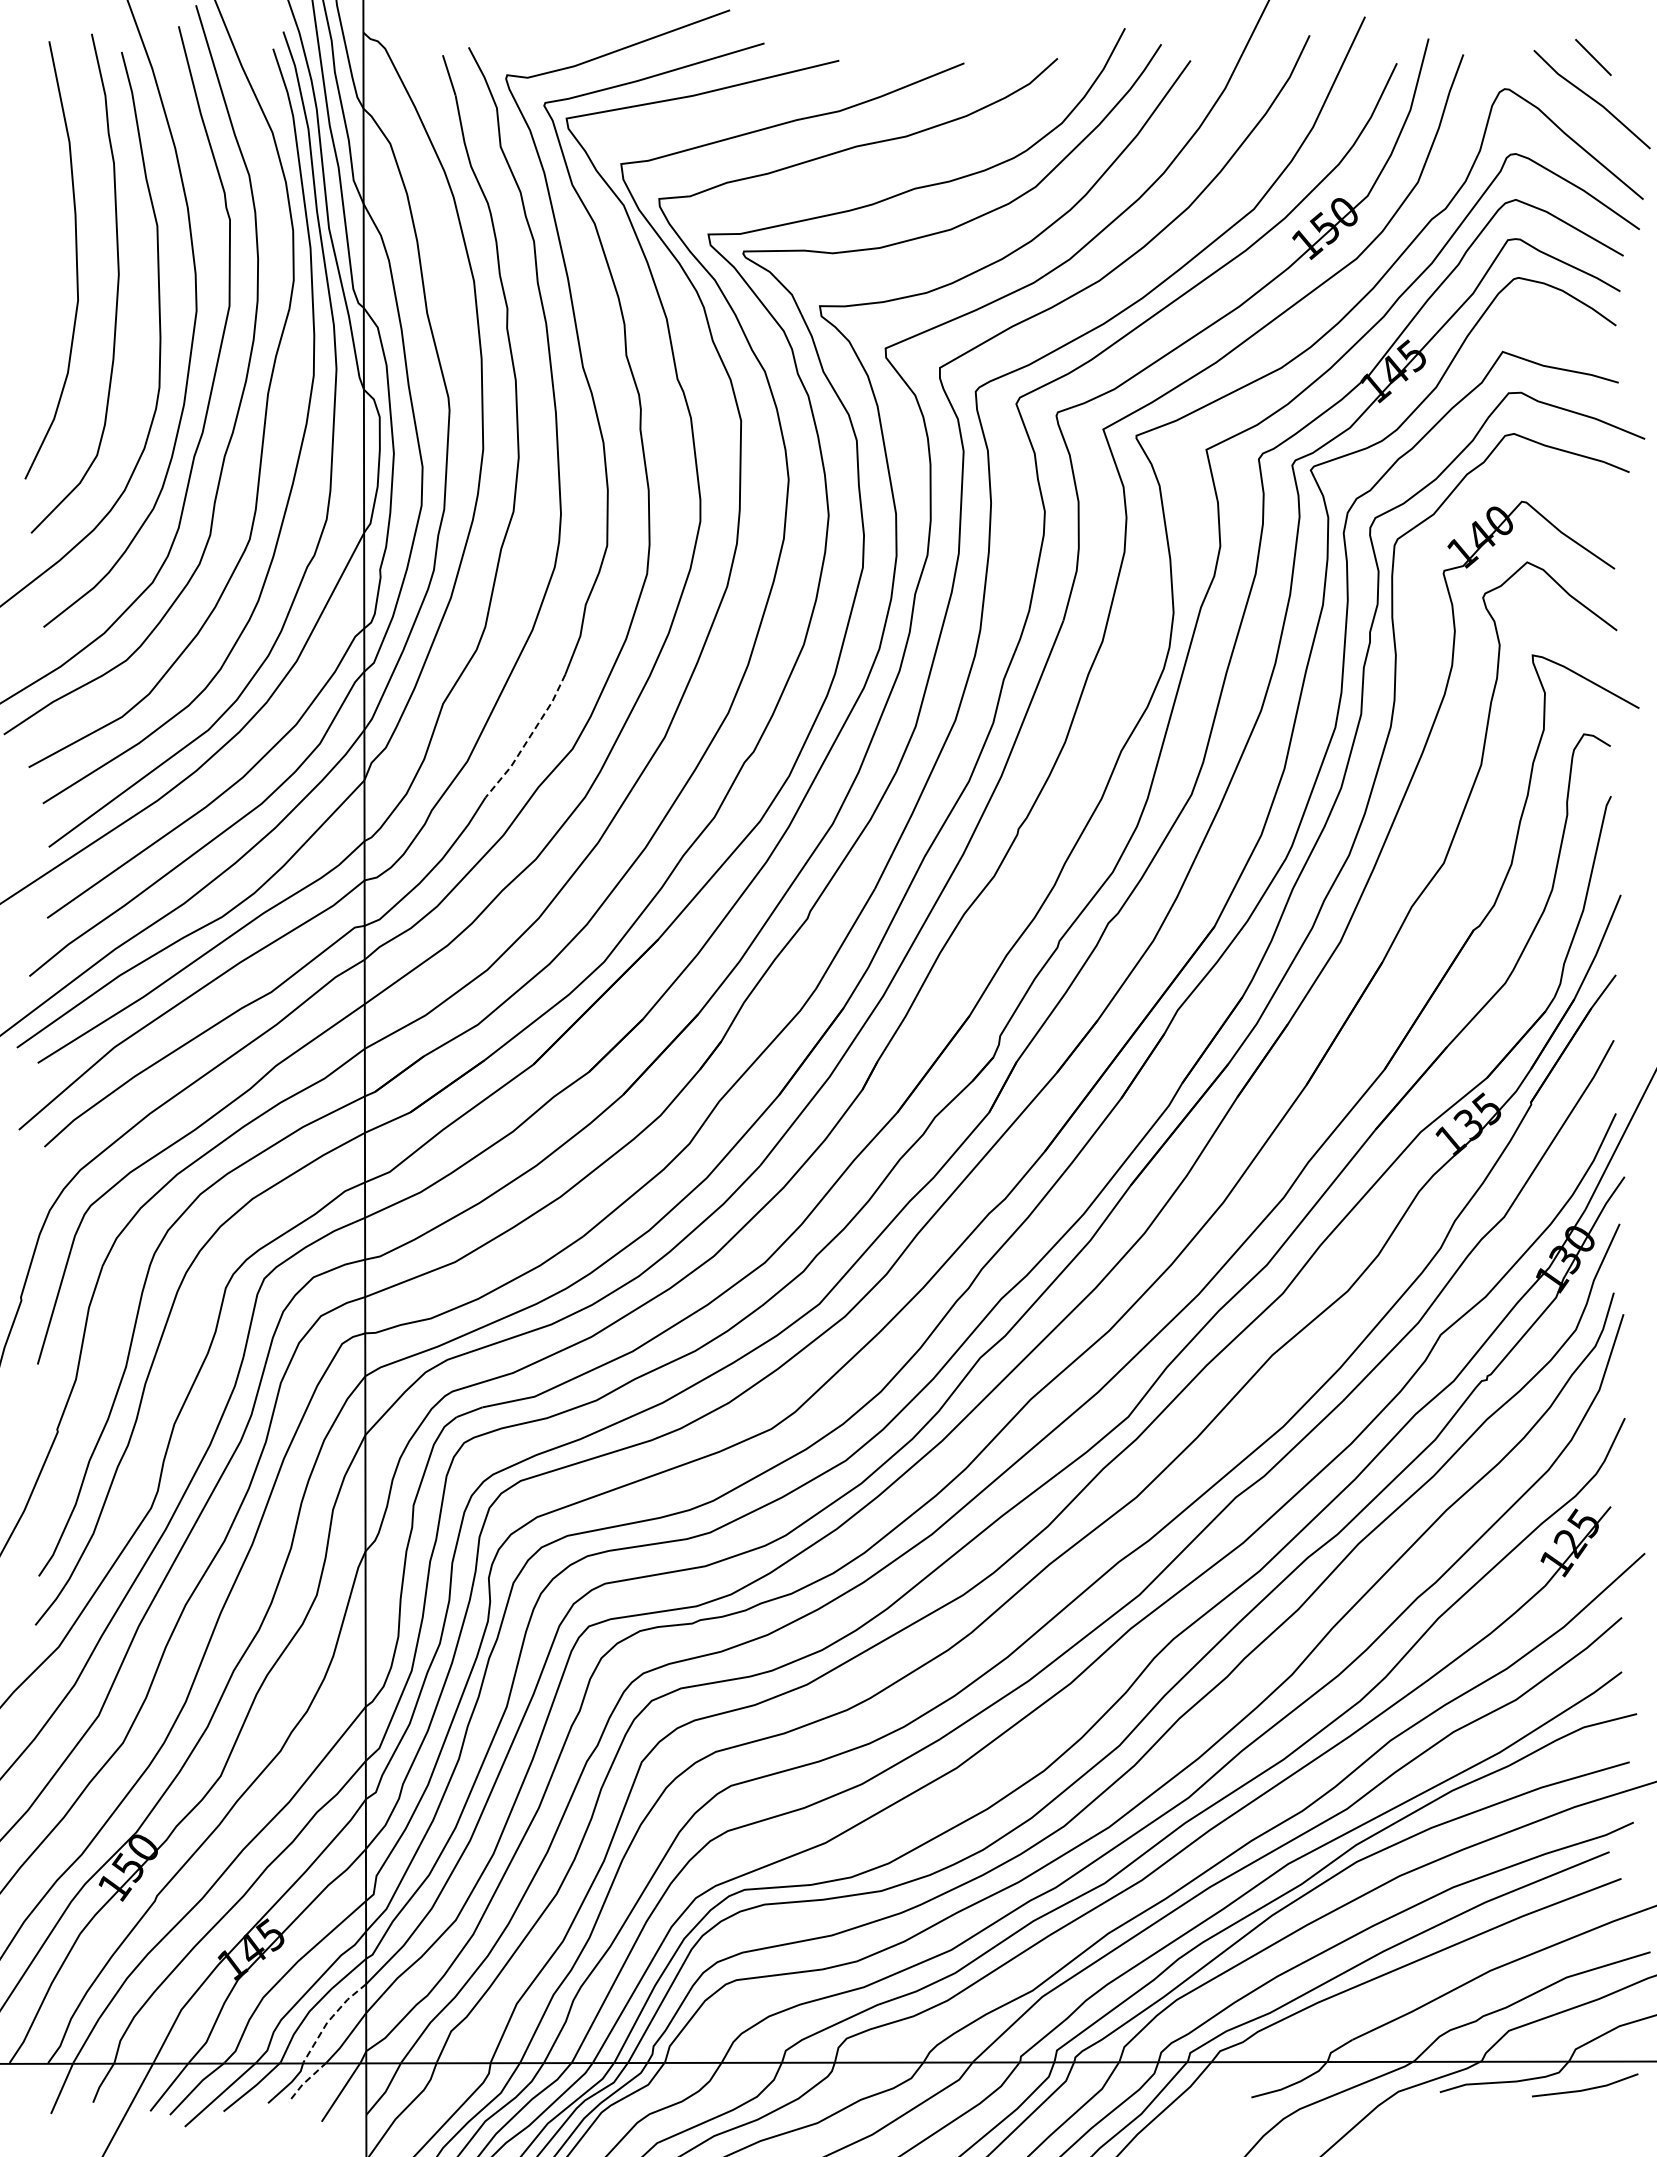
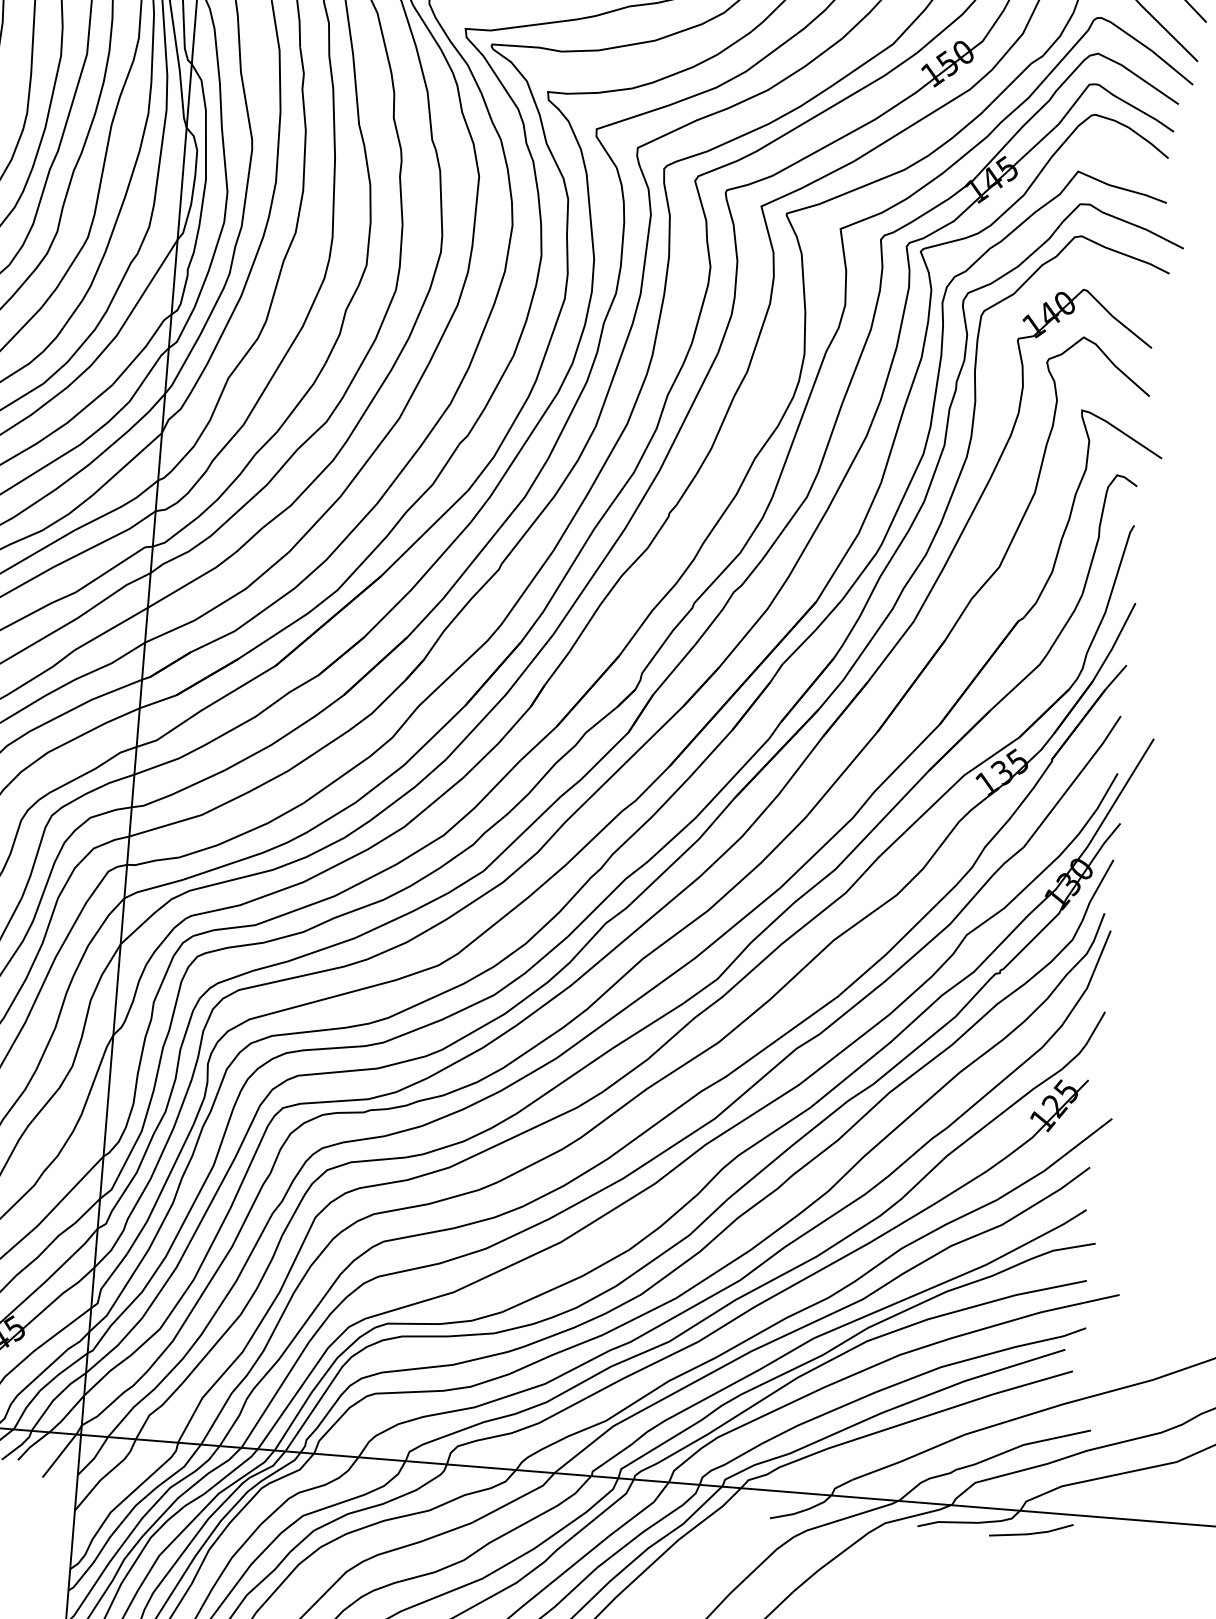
line: (528, 738) -> (292, 410), dashed -> solid
line: (329, 2019) -> (55, 1398), dashed -> solid
line: (305, 2081) -> (32, 1445), dashed -> solid

